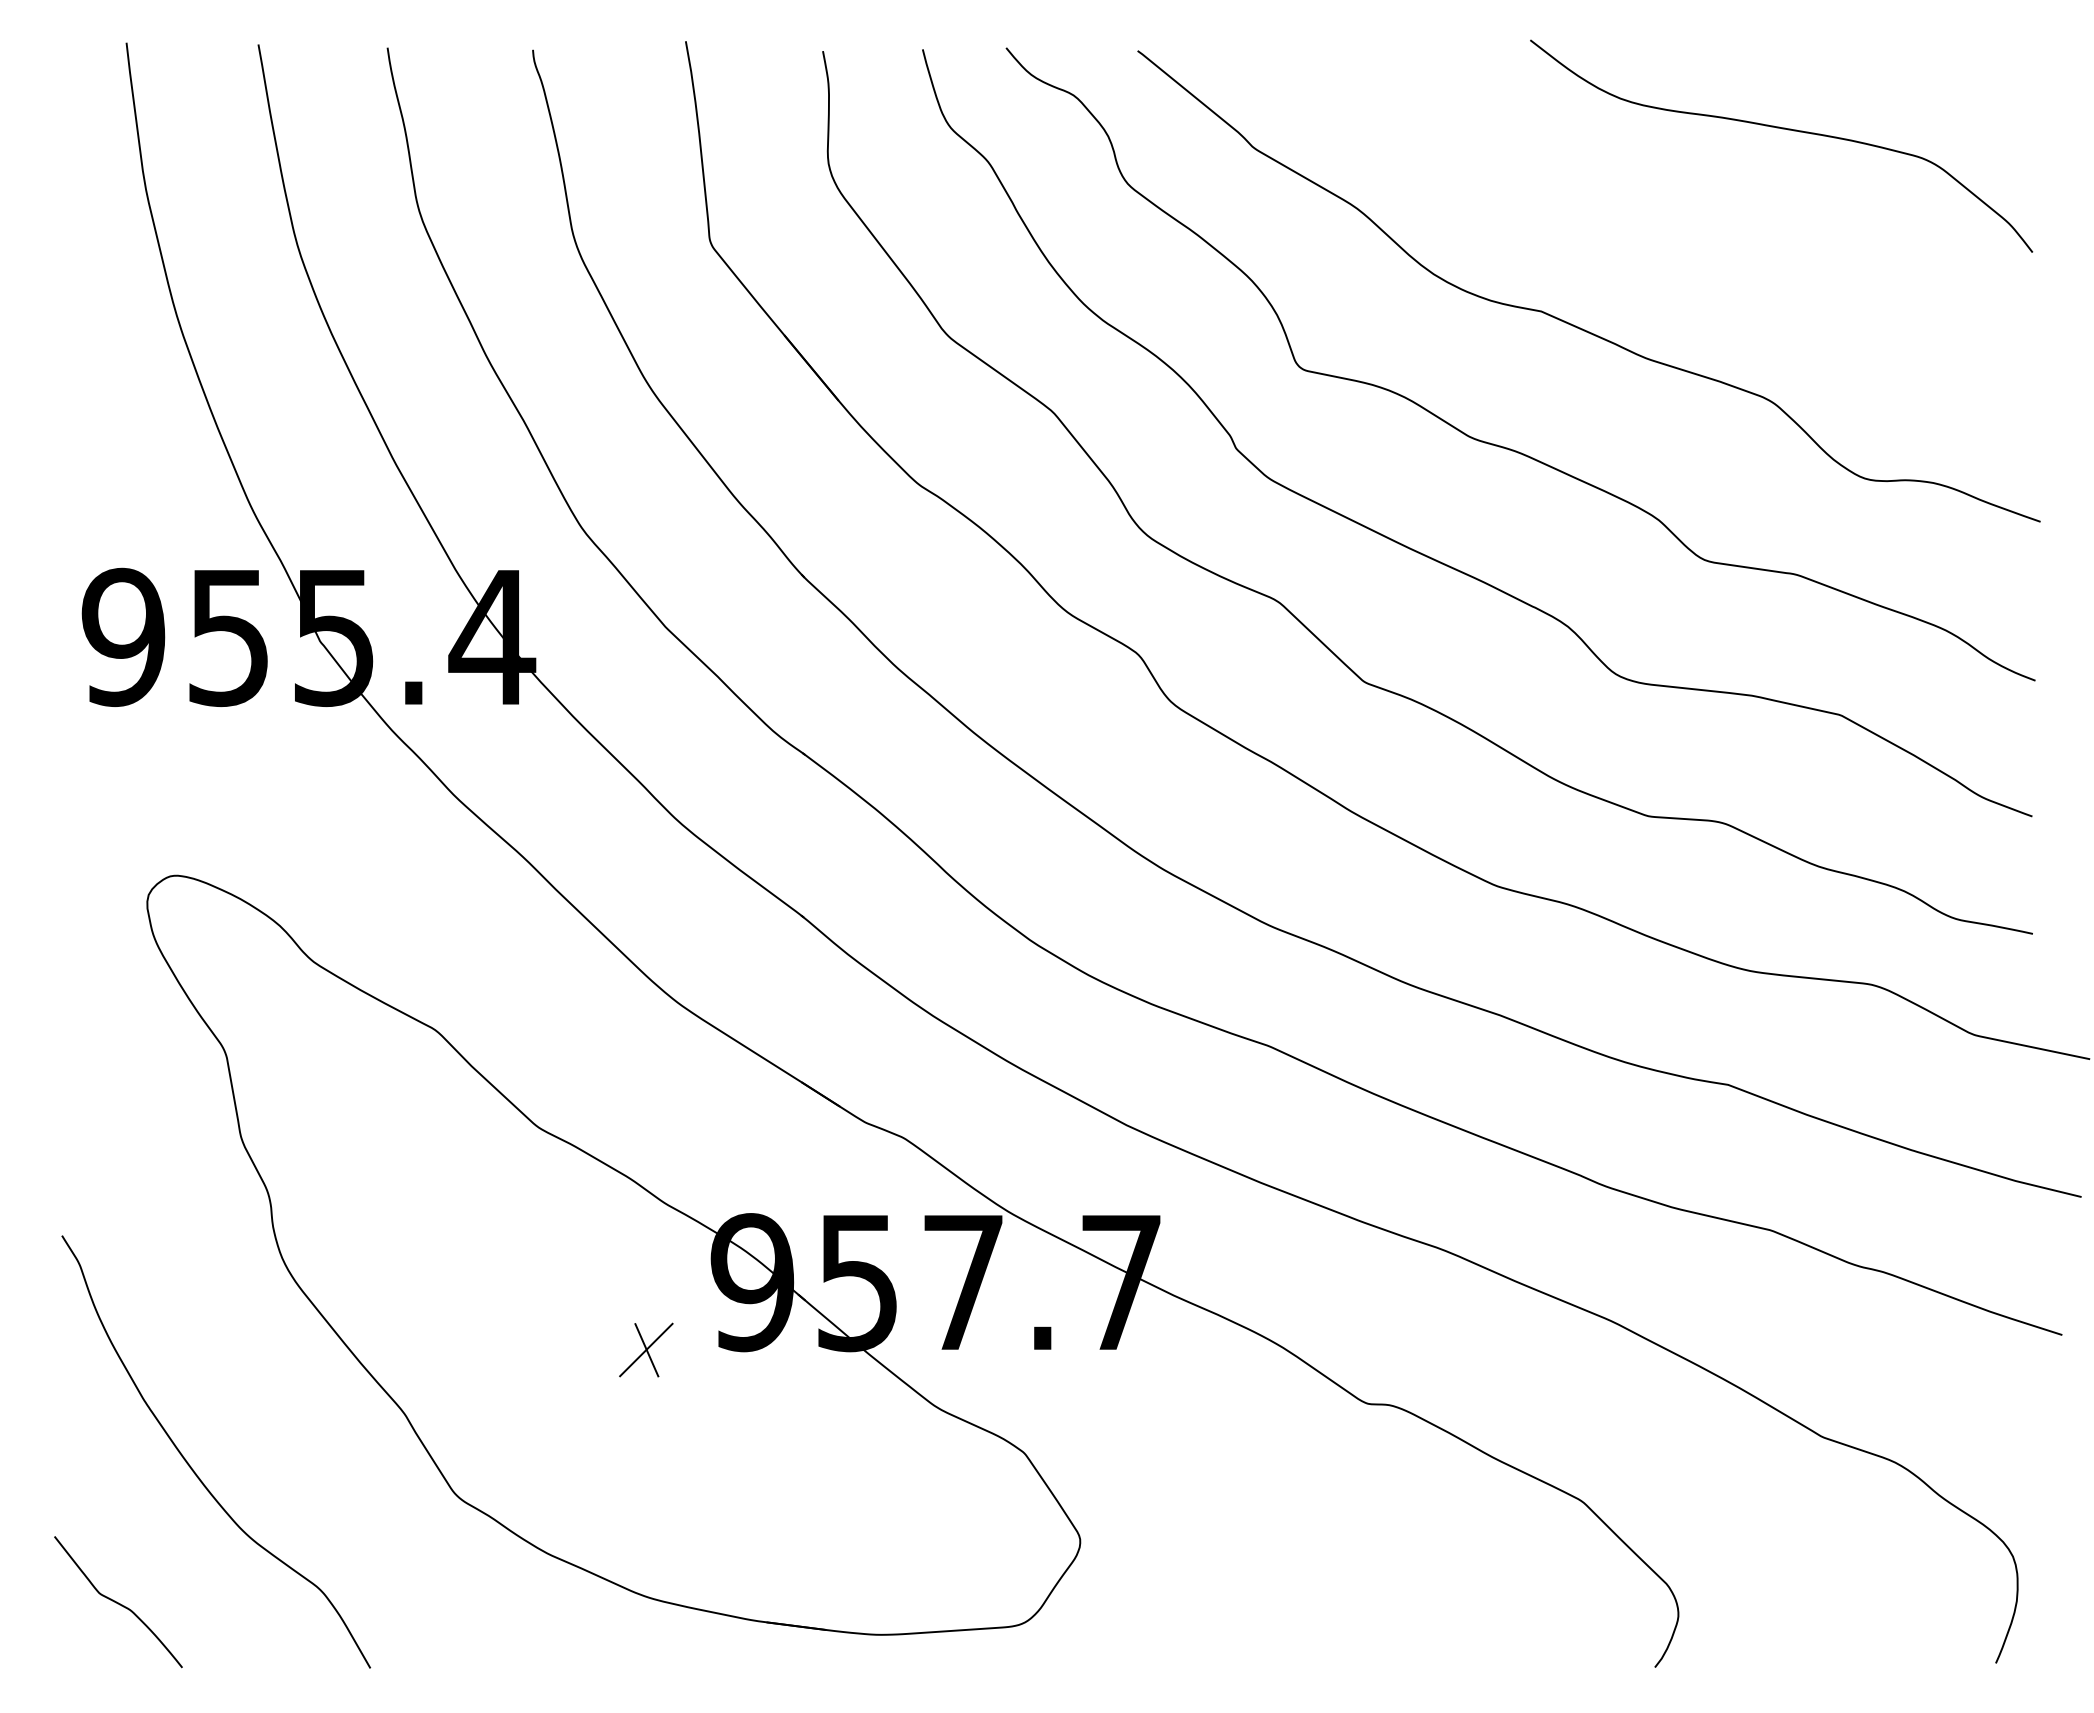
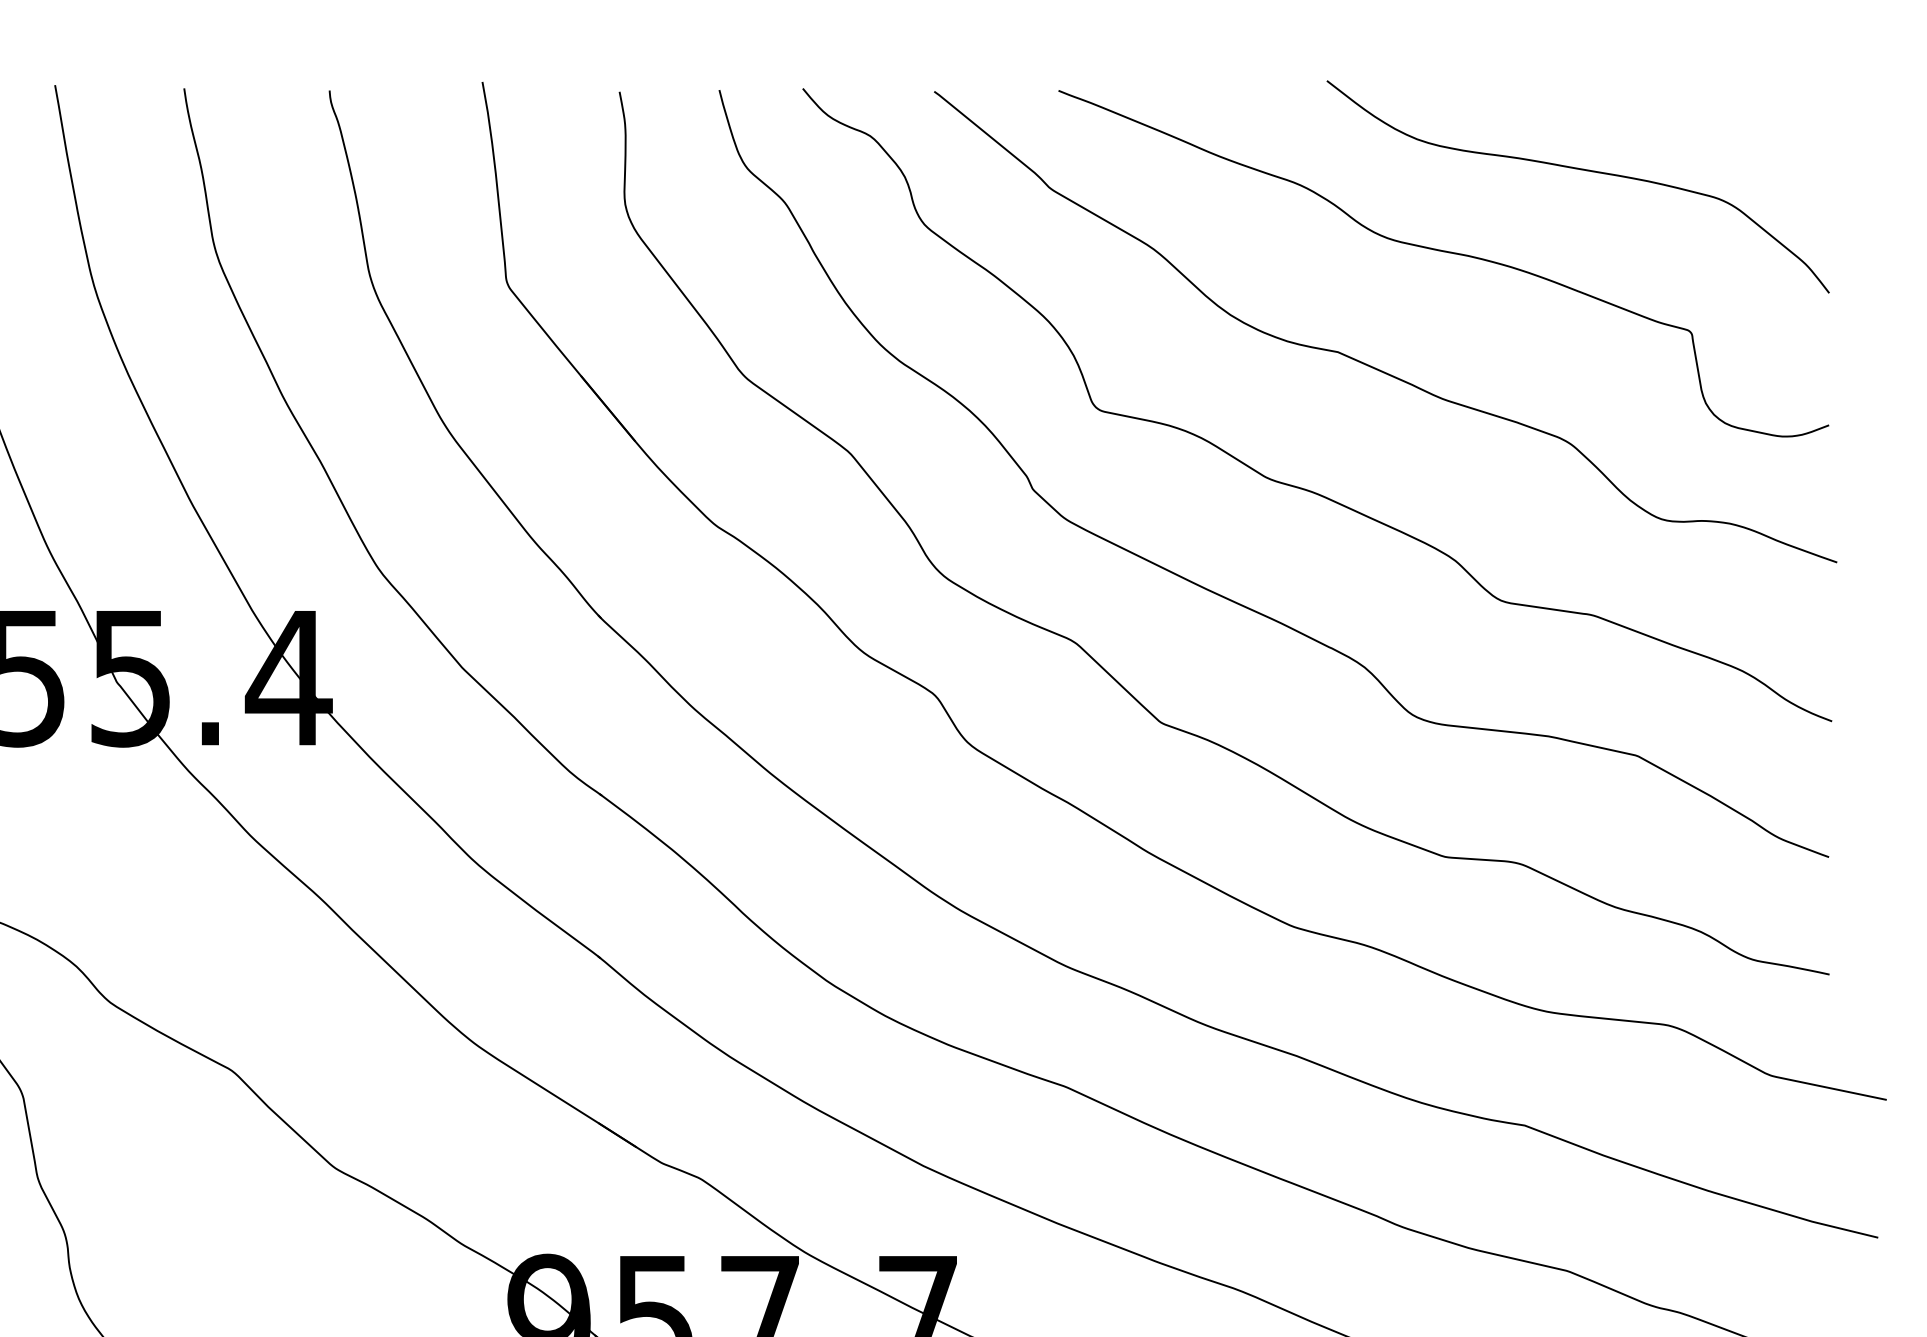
curve: (1650, 212) -> (1447, 253), added

